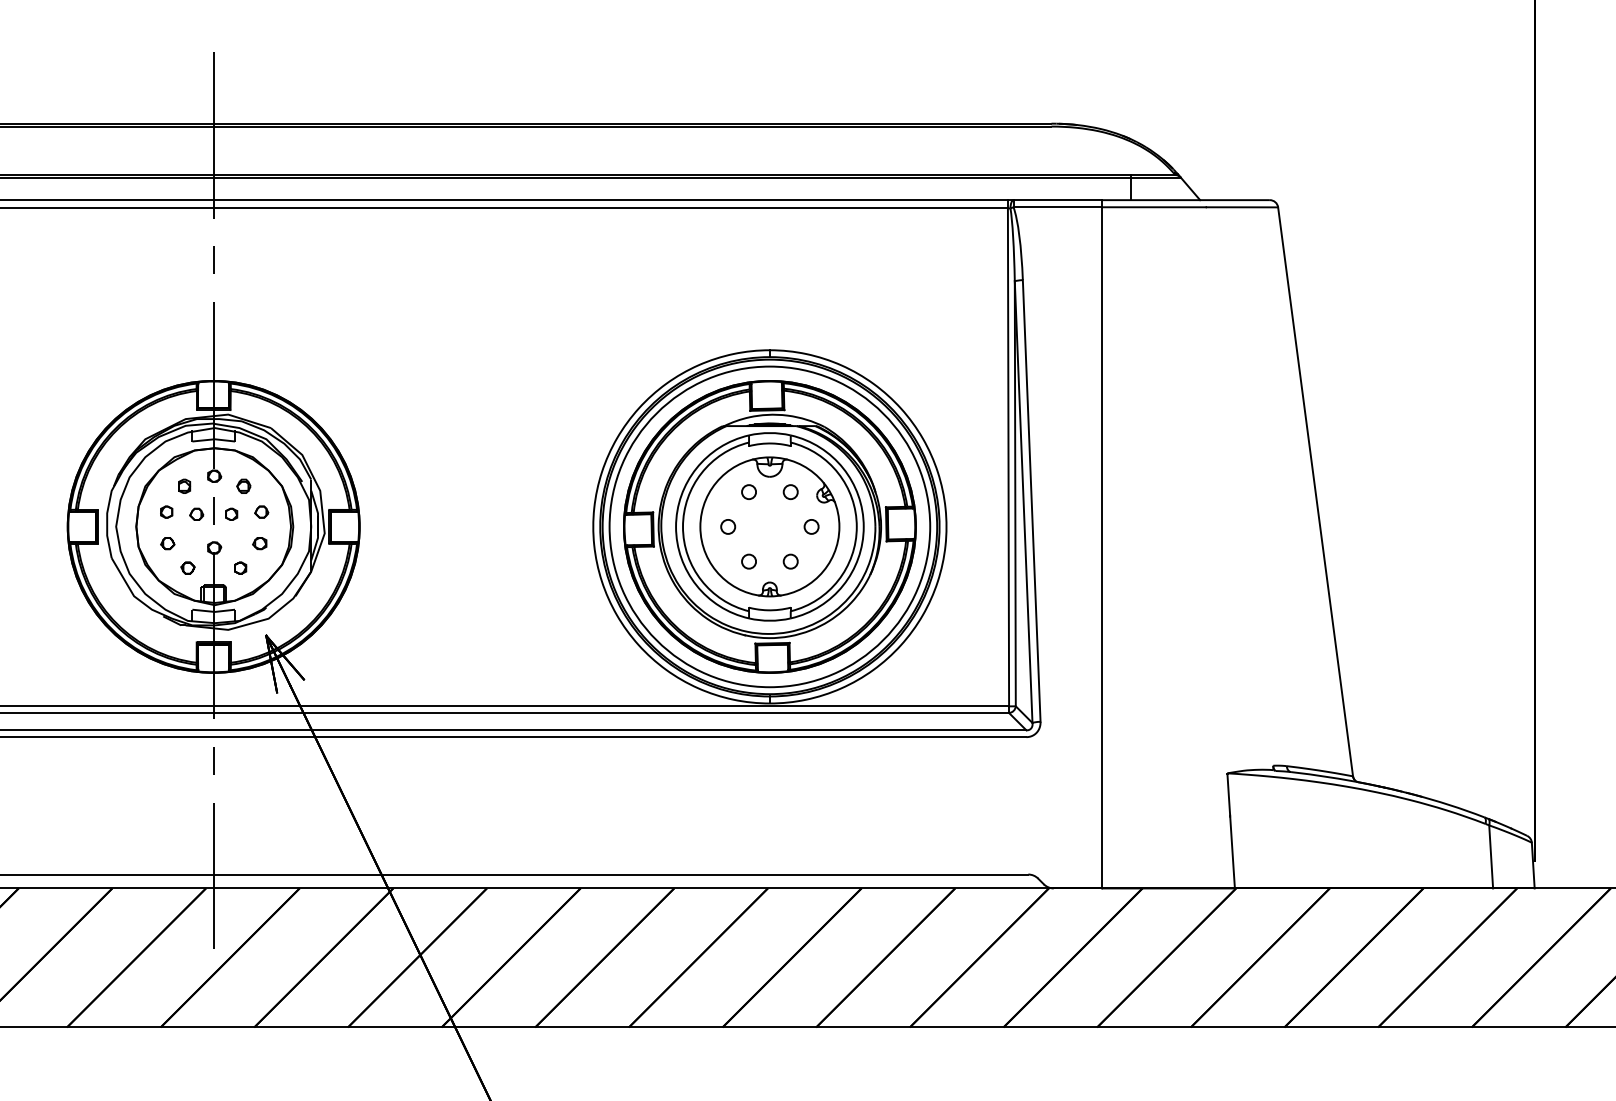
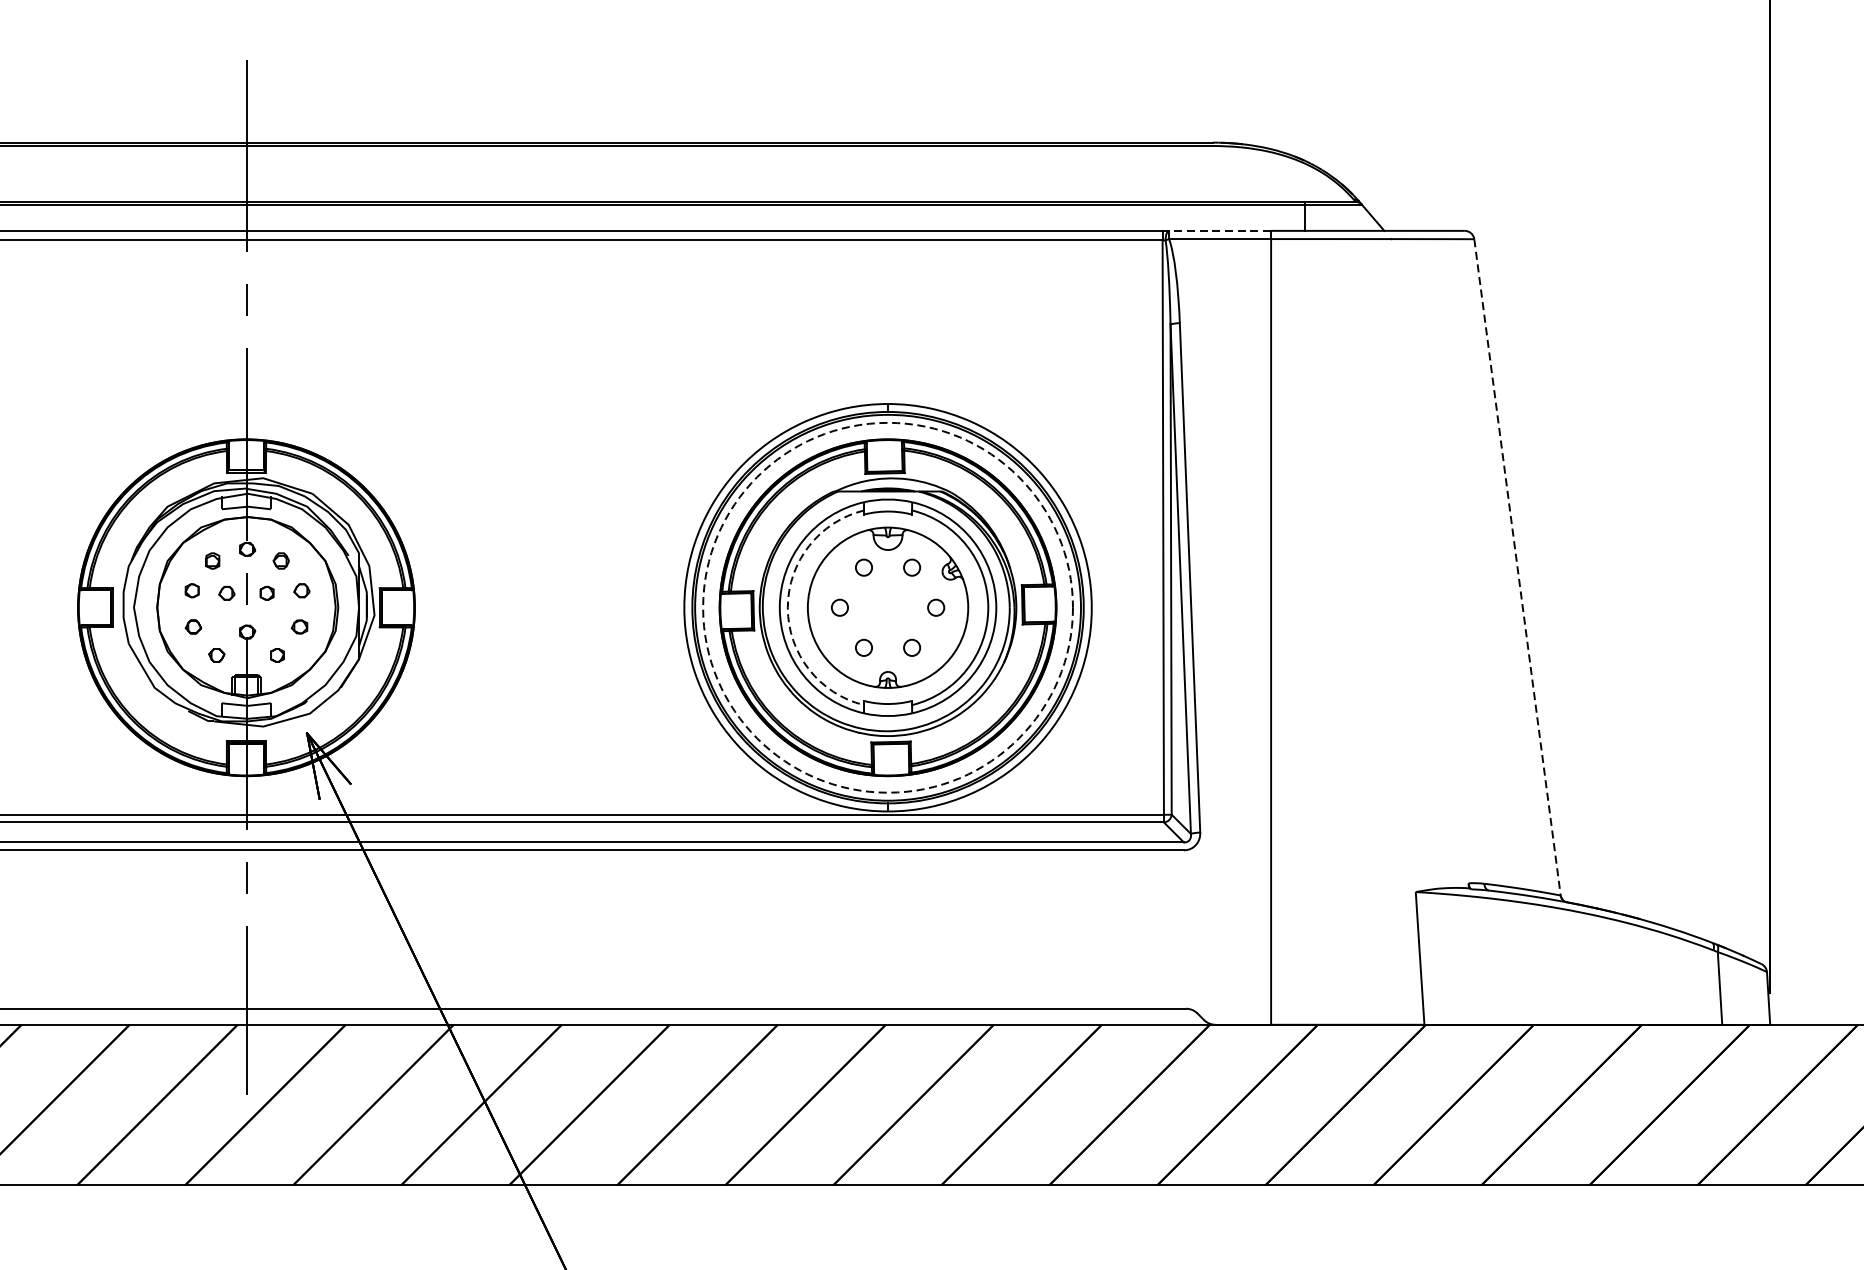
line: (1057, 200) -> (1219, 231), solid -> dashed
line: (1315, 491) -> (1517, 566), solid -> dashed
arc: (683, 526) -> (788, 607), solid -> dashed
circle: (769, 526) -> (887, 607), solid -> dashed

